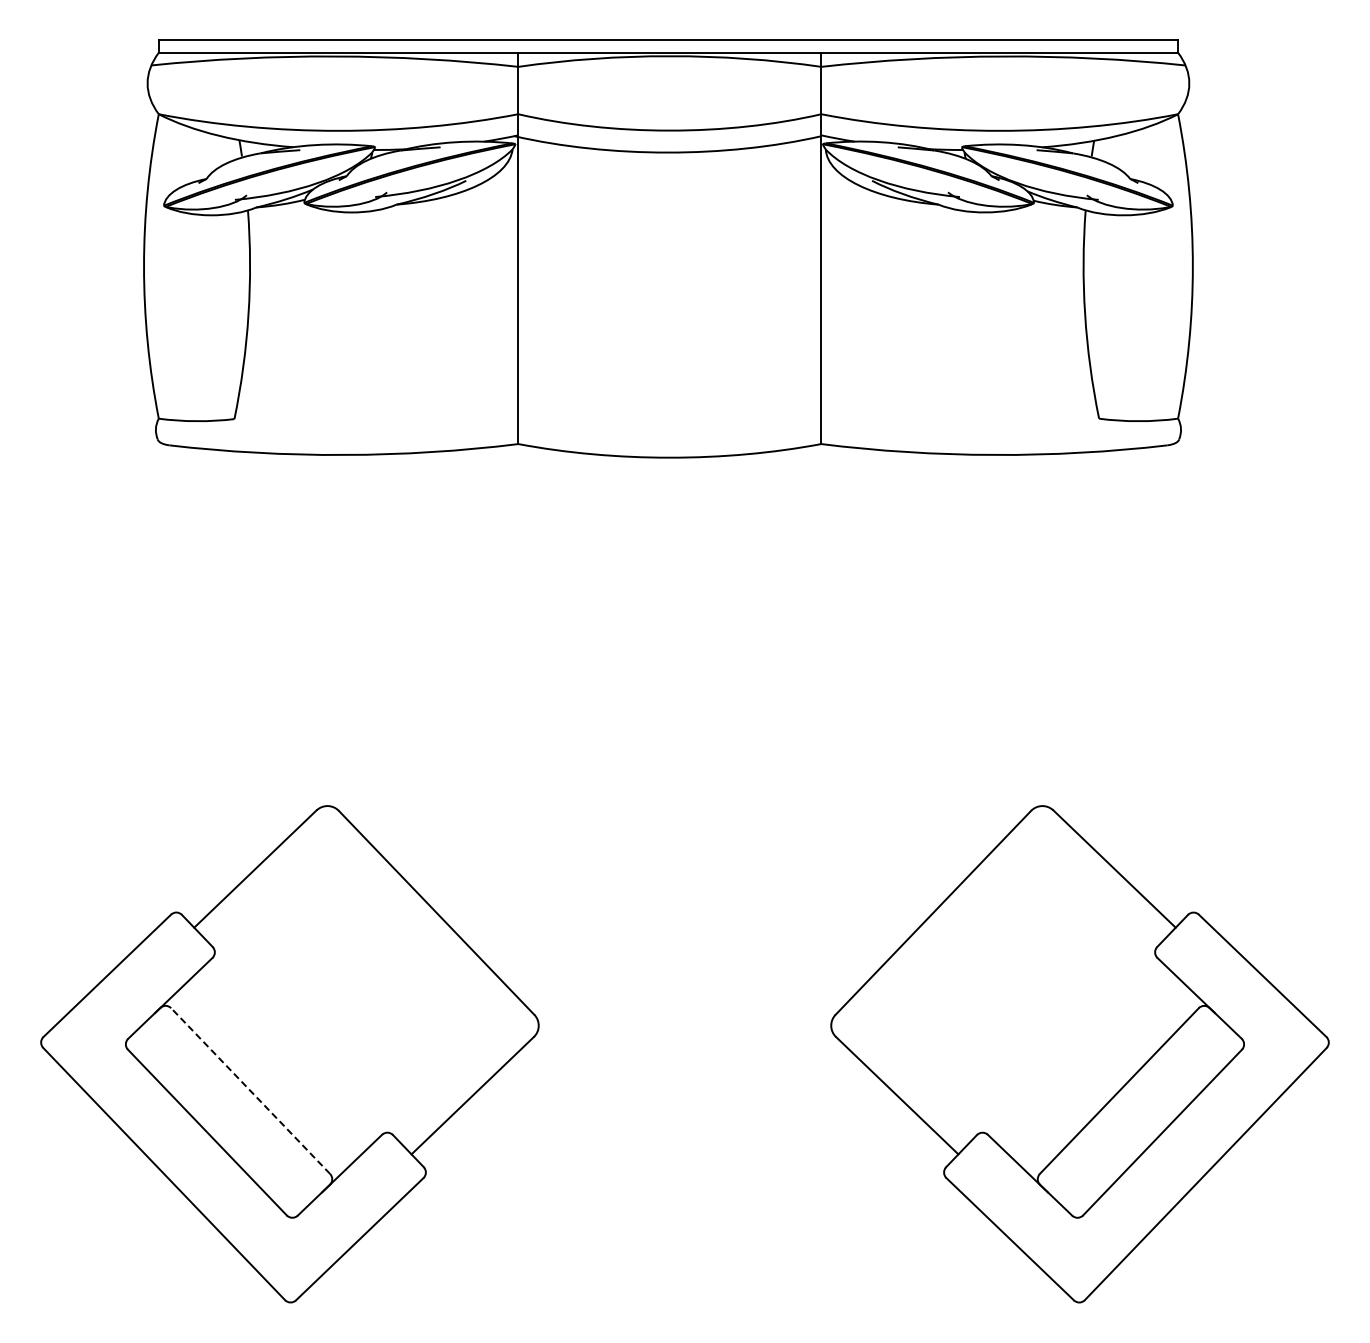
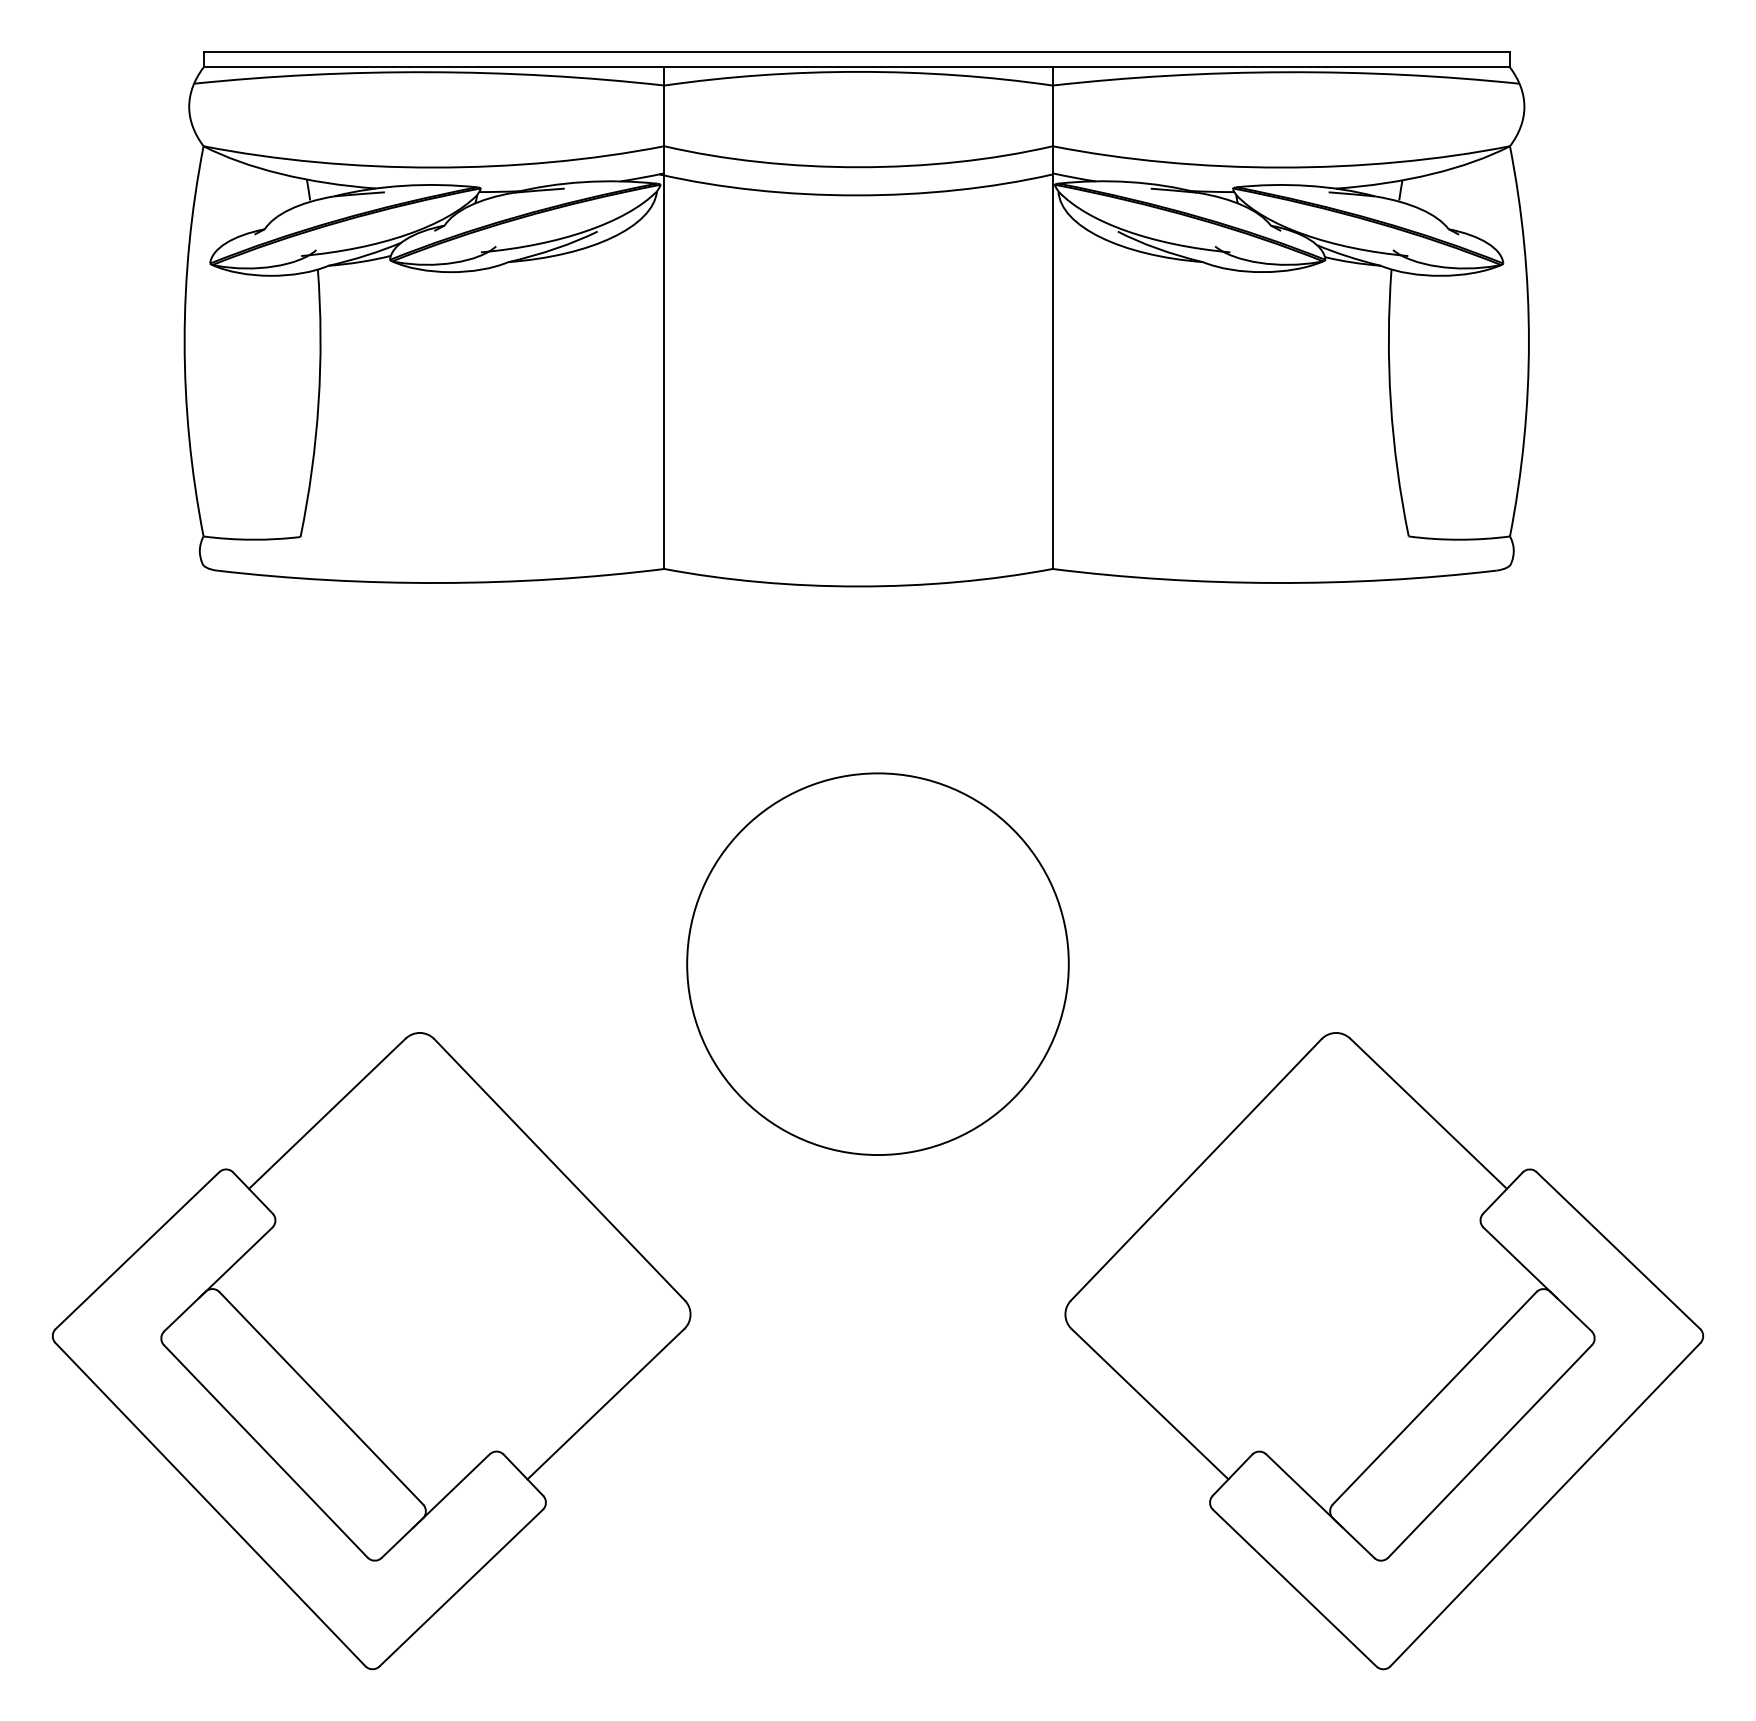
circle: (684, 752) -> (877, 964), added
line: (250, 1091) -> (321, 1398), dashed -> solid

